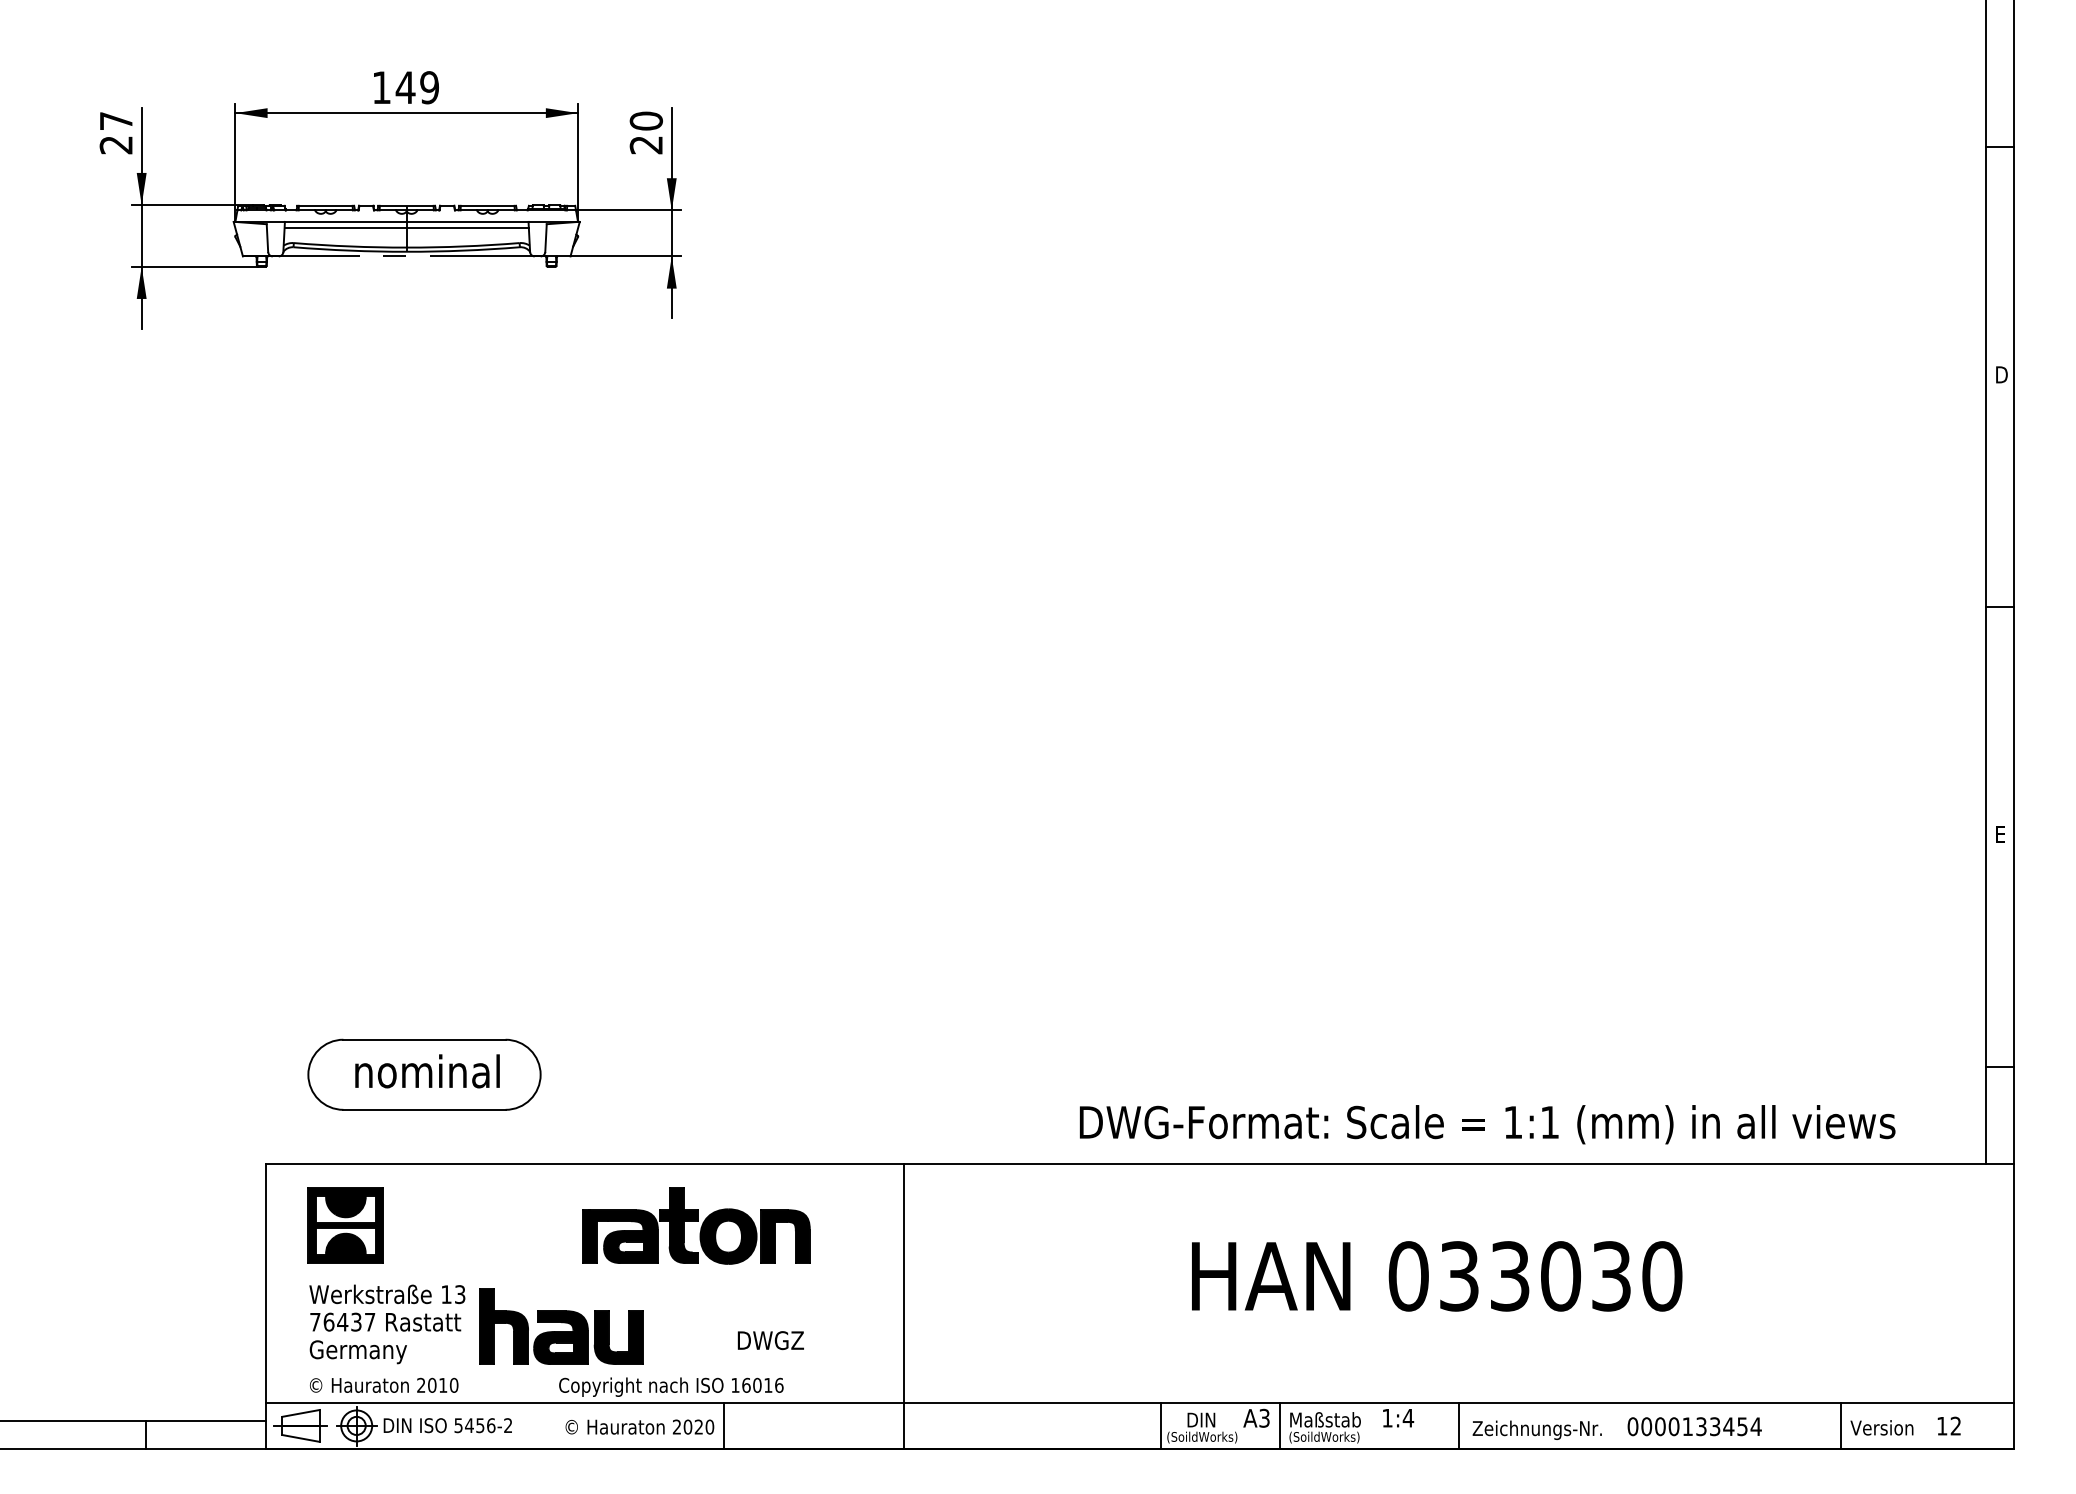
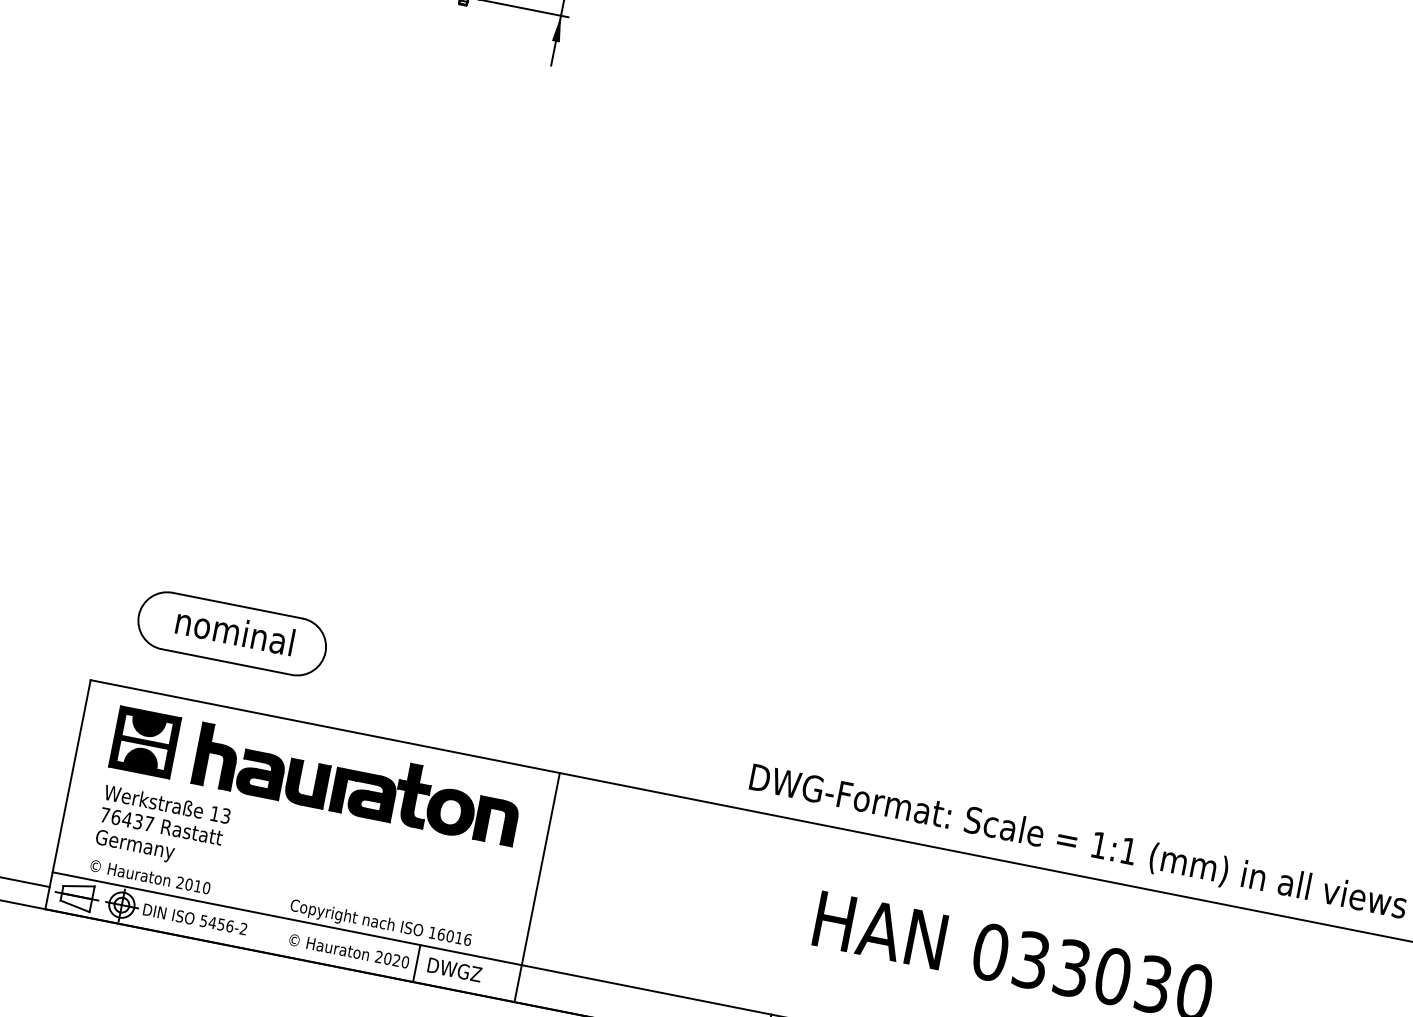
line: (903, 1305) -> (536, 886), moved
part: (561, 1326) -> (262, 765), moved
text: (770, 1340) -> (454, 969), moved

